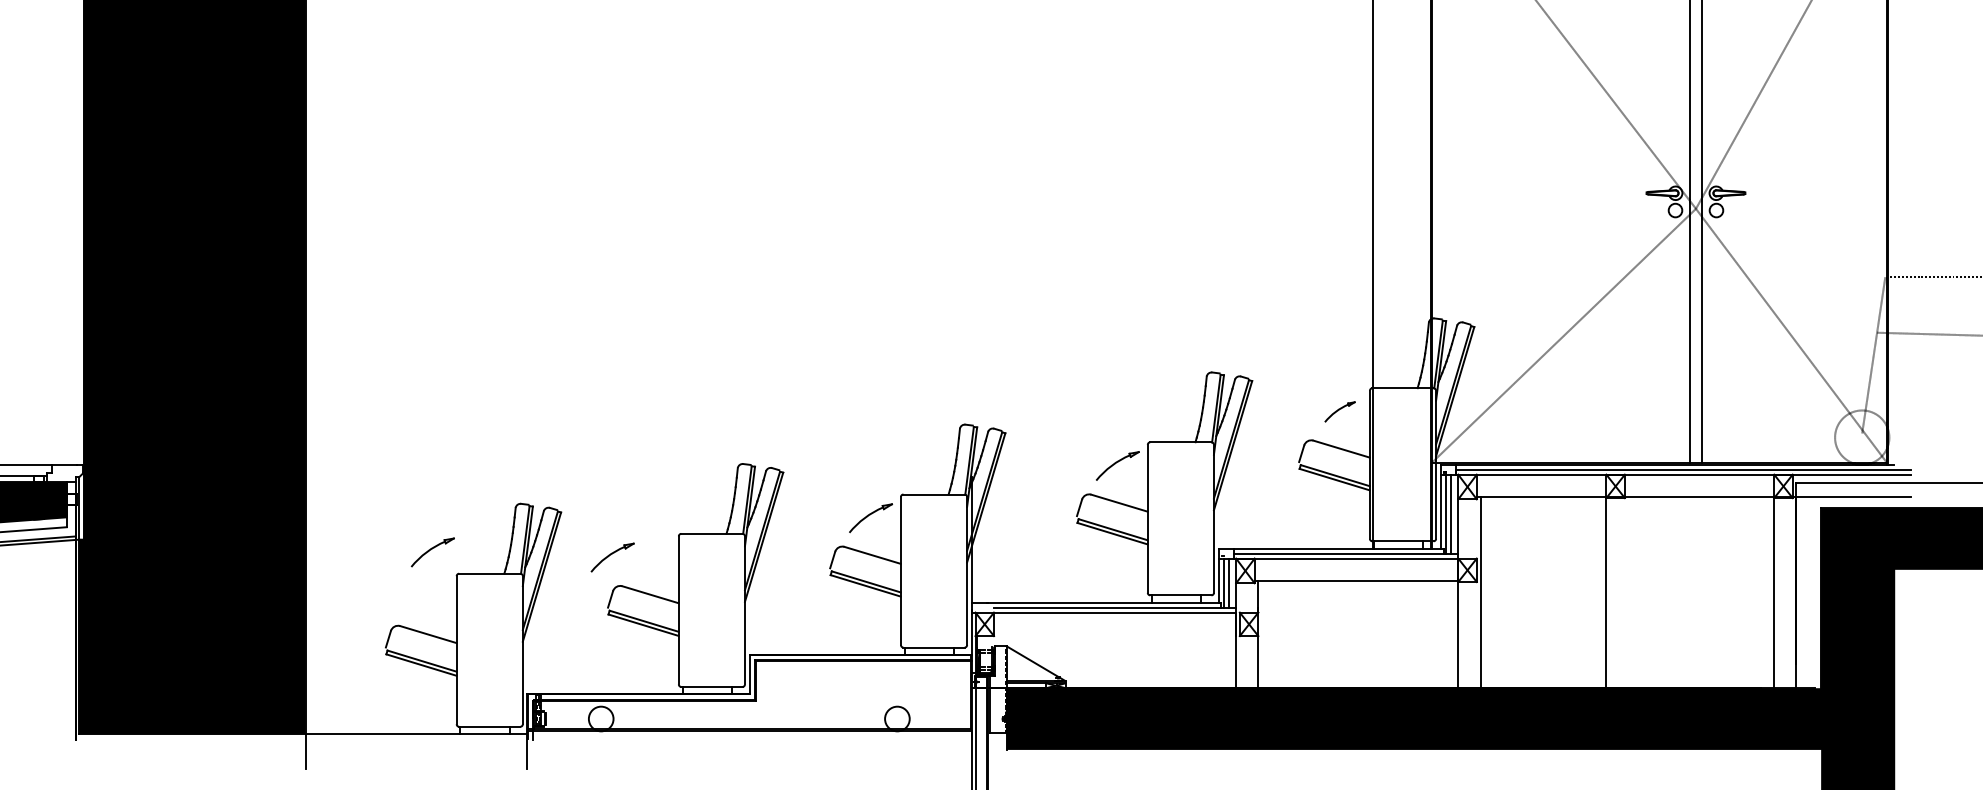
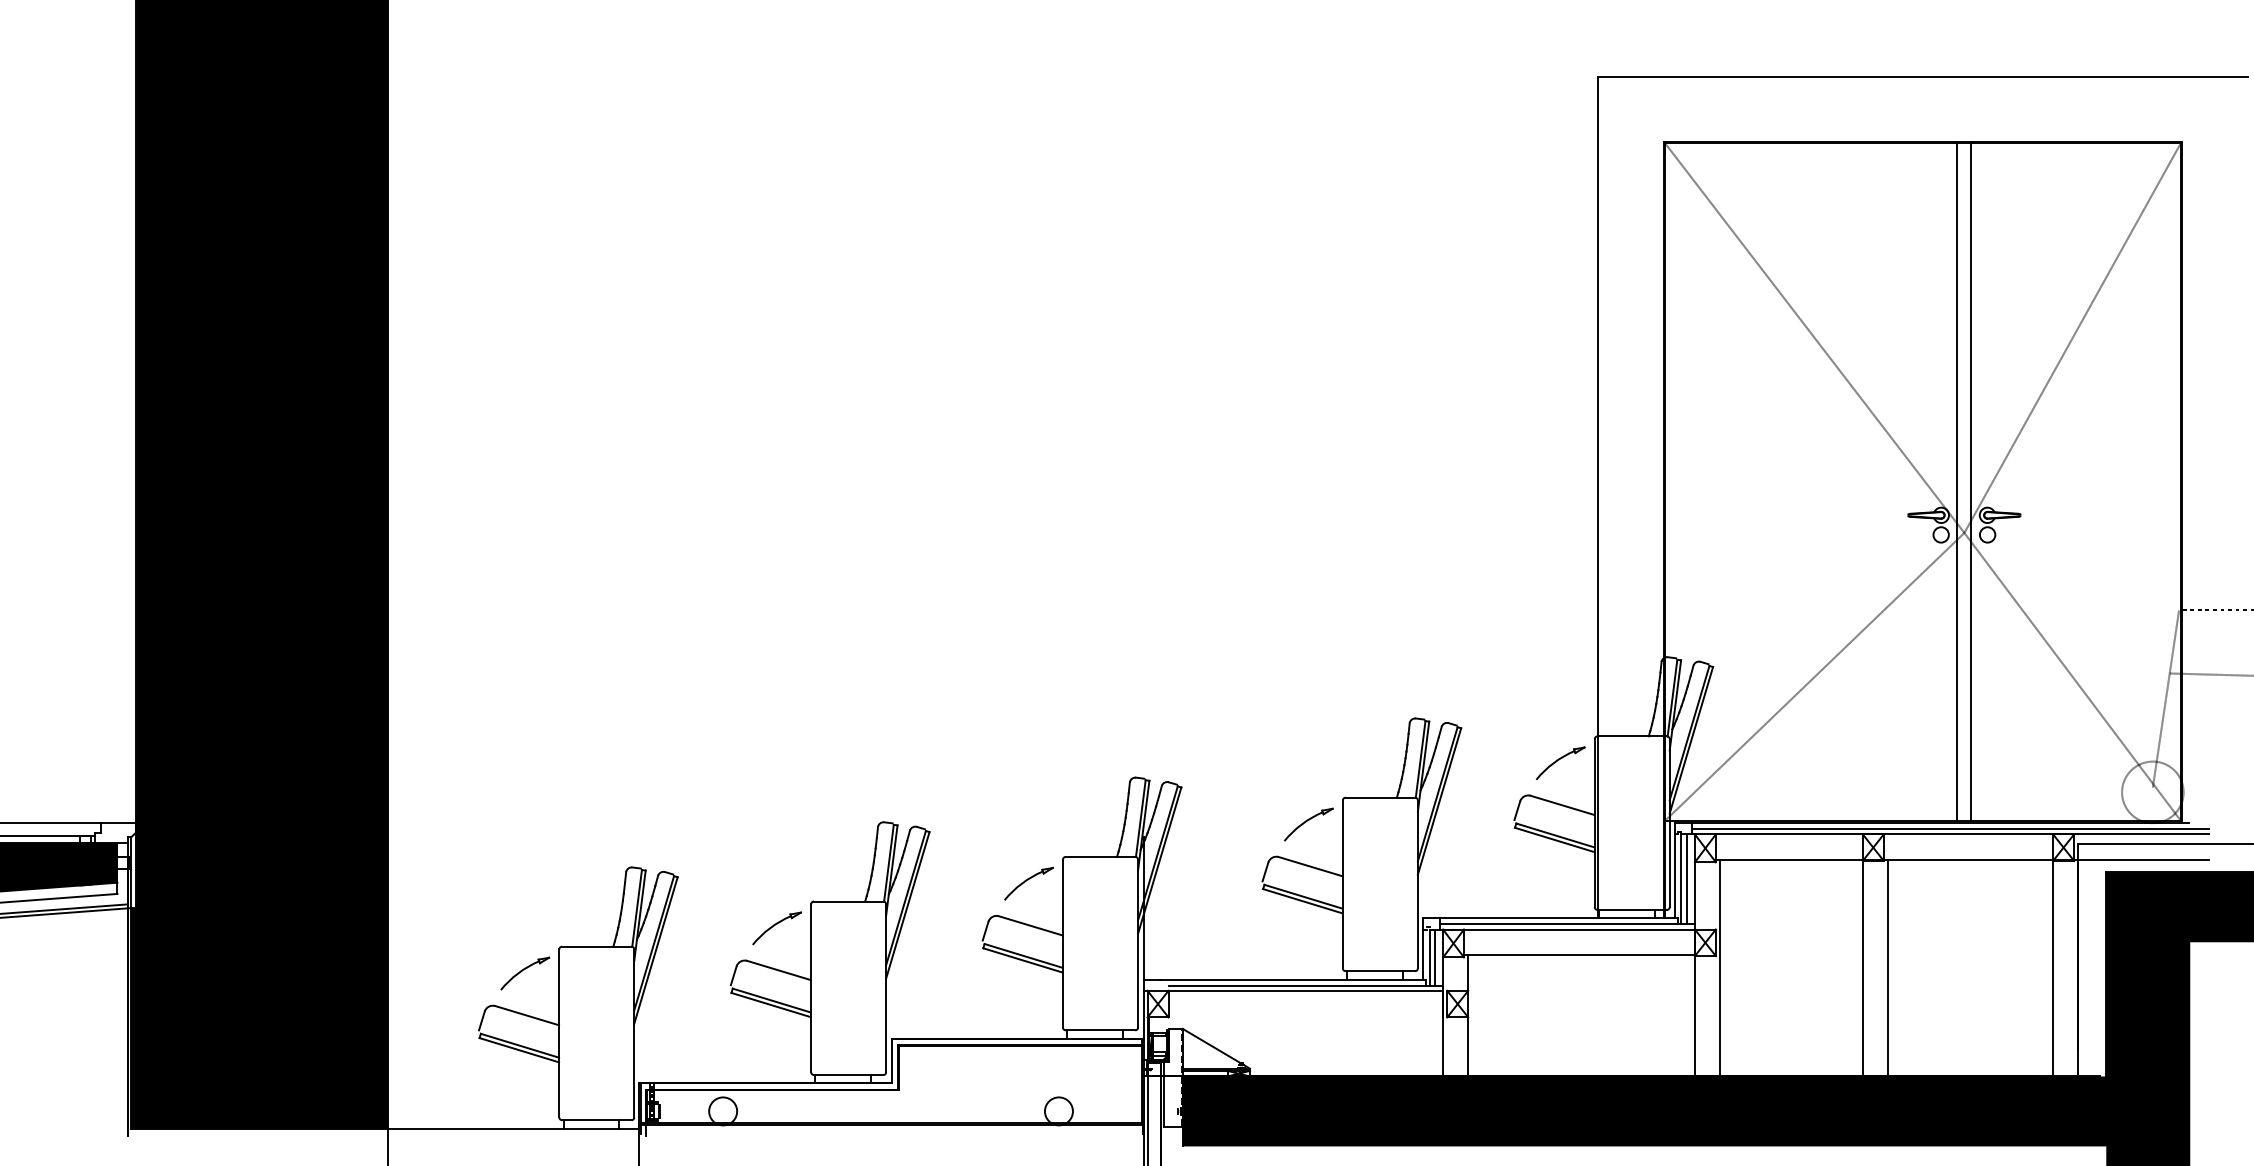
part: (1339, 412) -> (1560, 763), size x1.43
part: (433, 552) -> (525, 973), moved
part: (612, 557) -> (776, 928), moved
line: (1629, 592) -> (1888, 967), added

